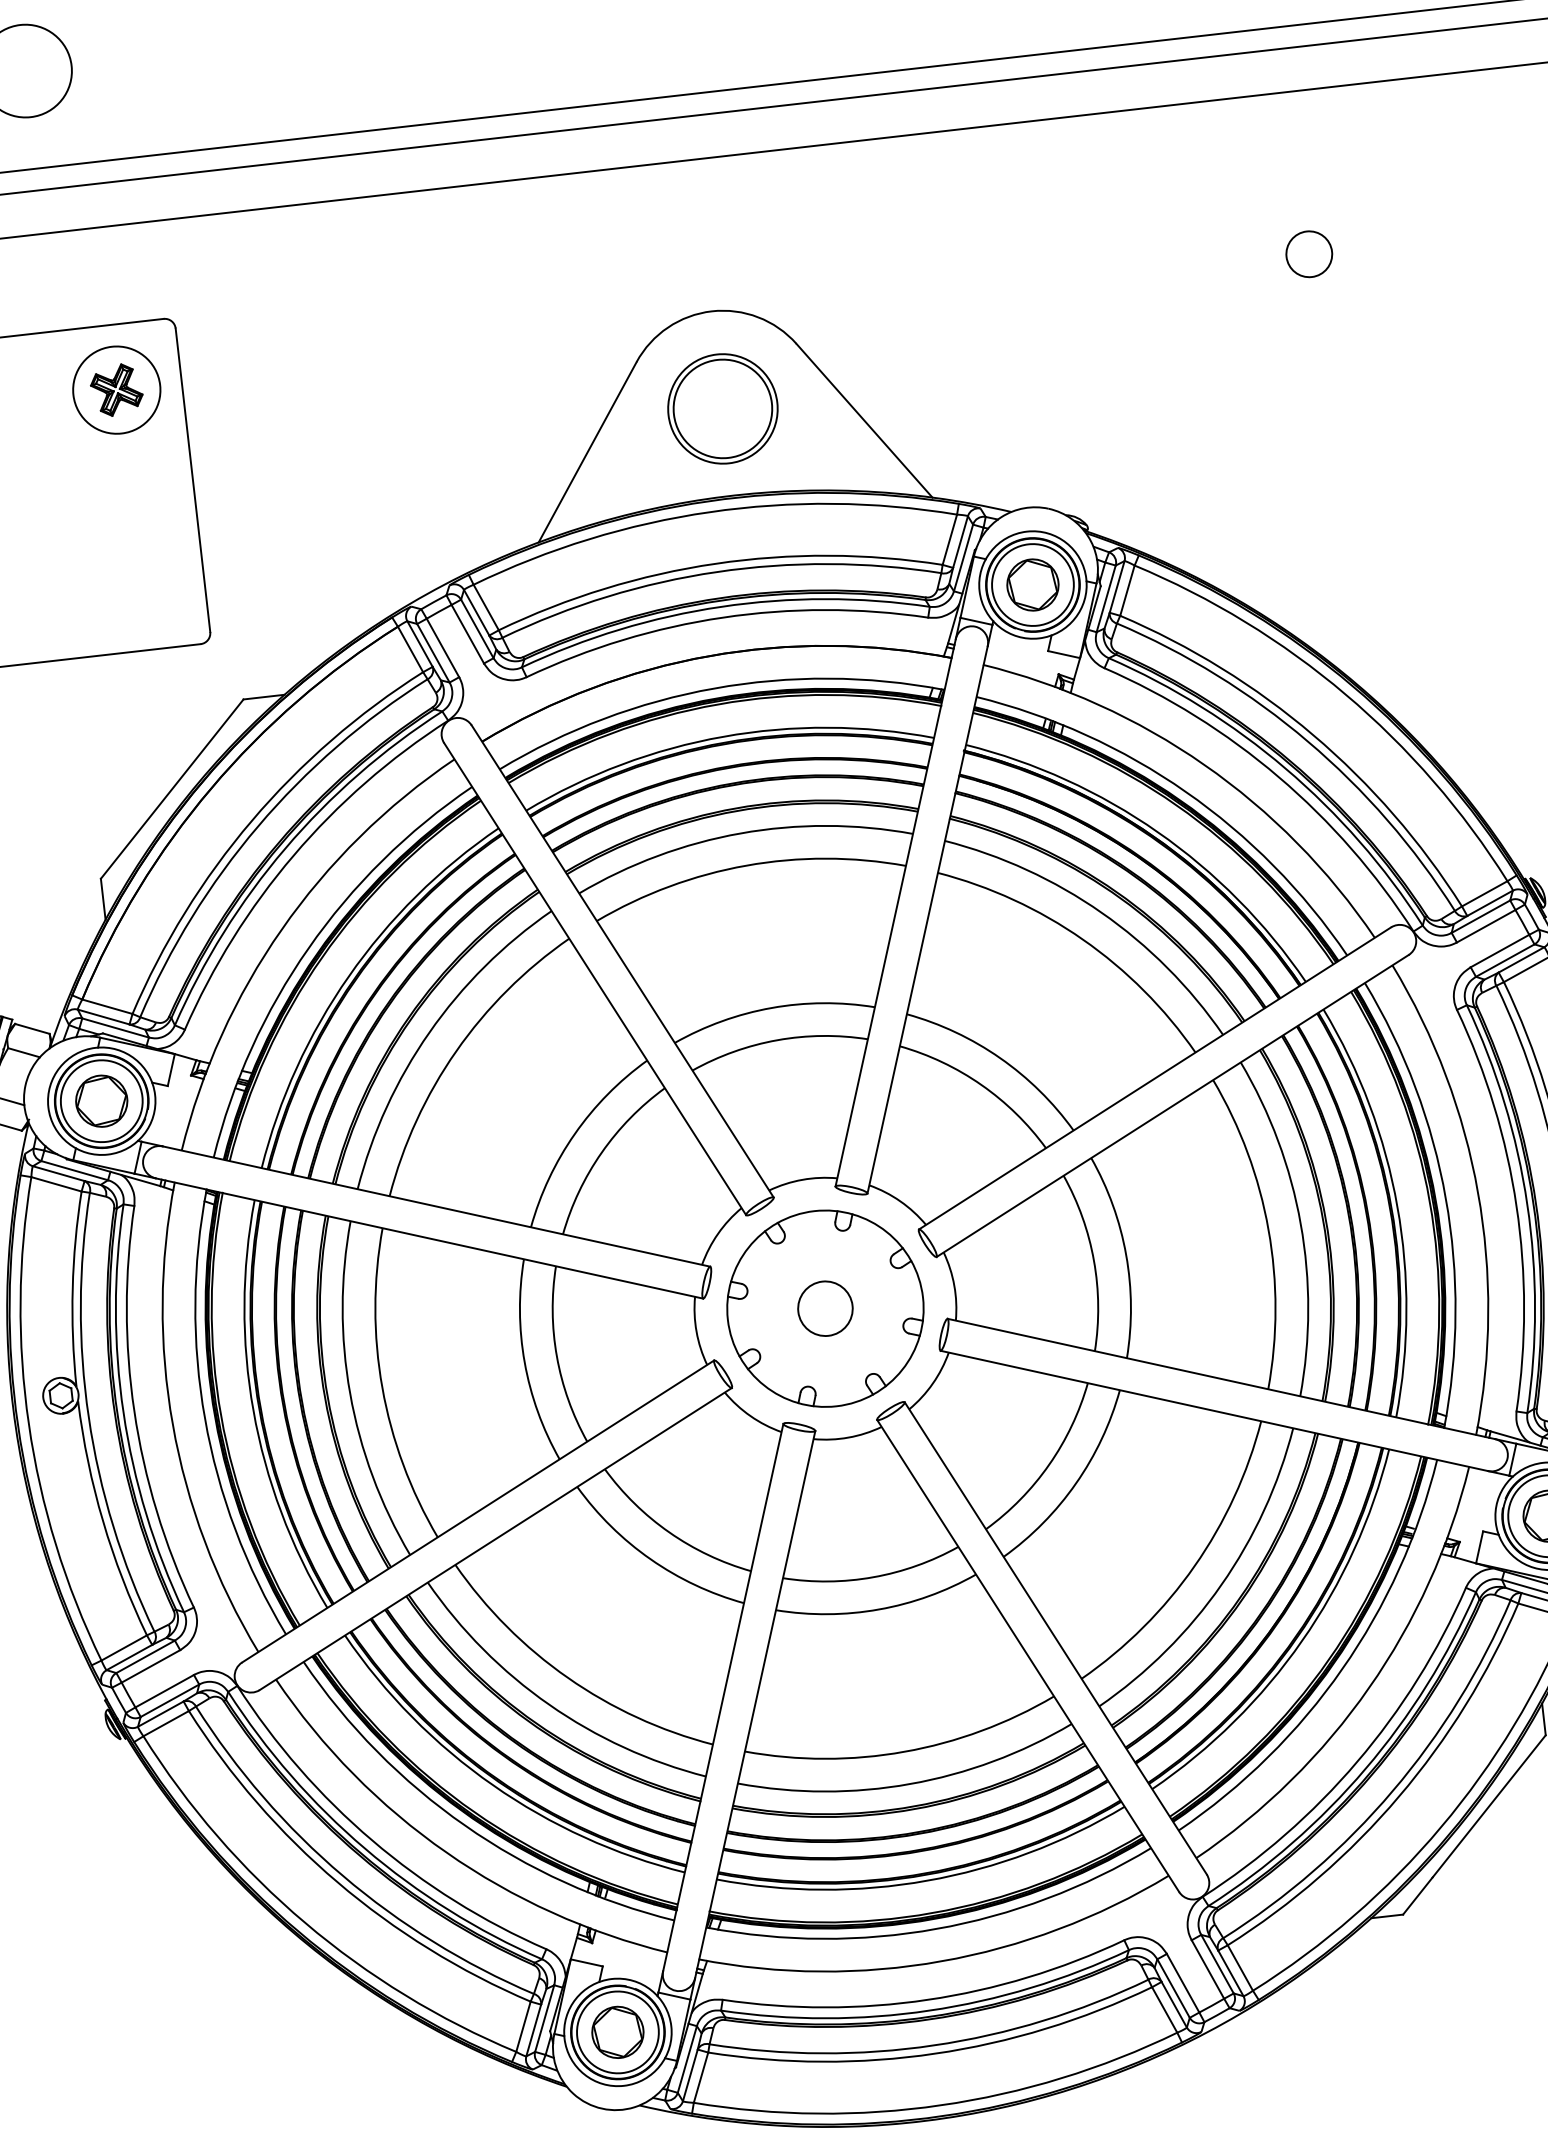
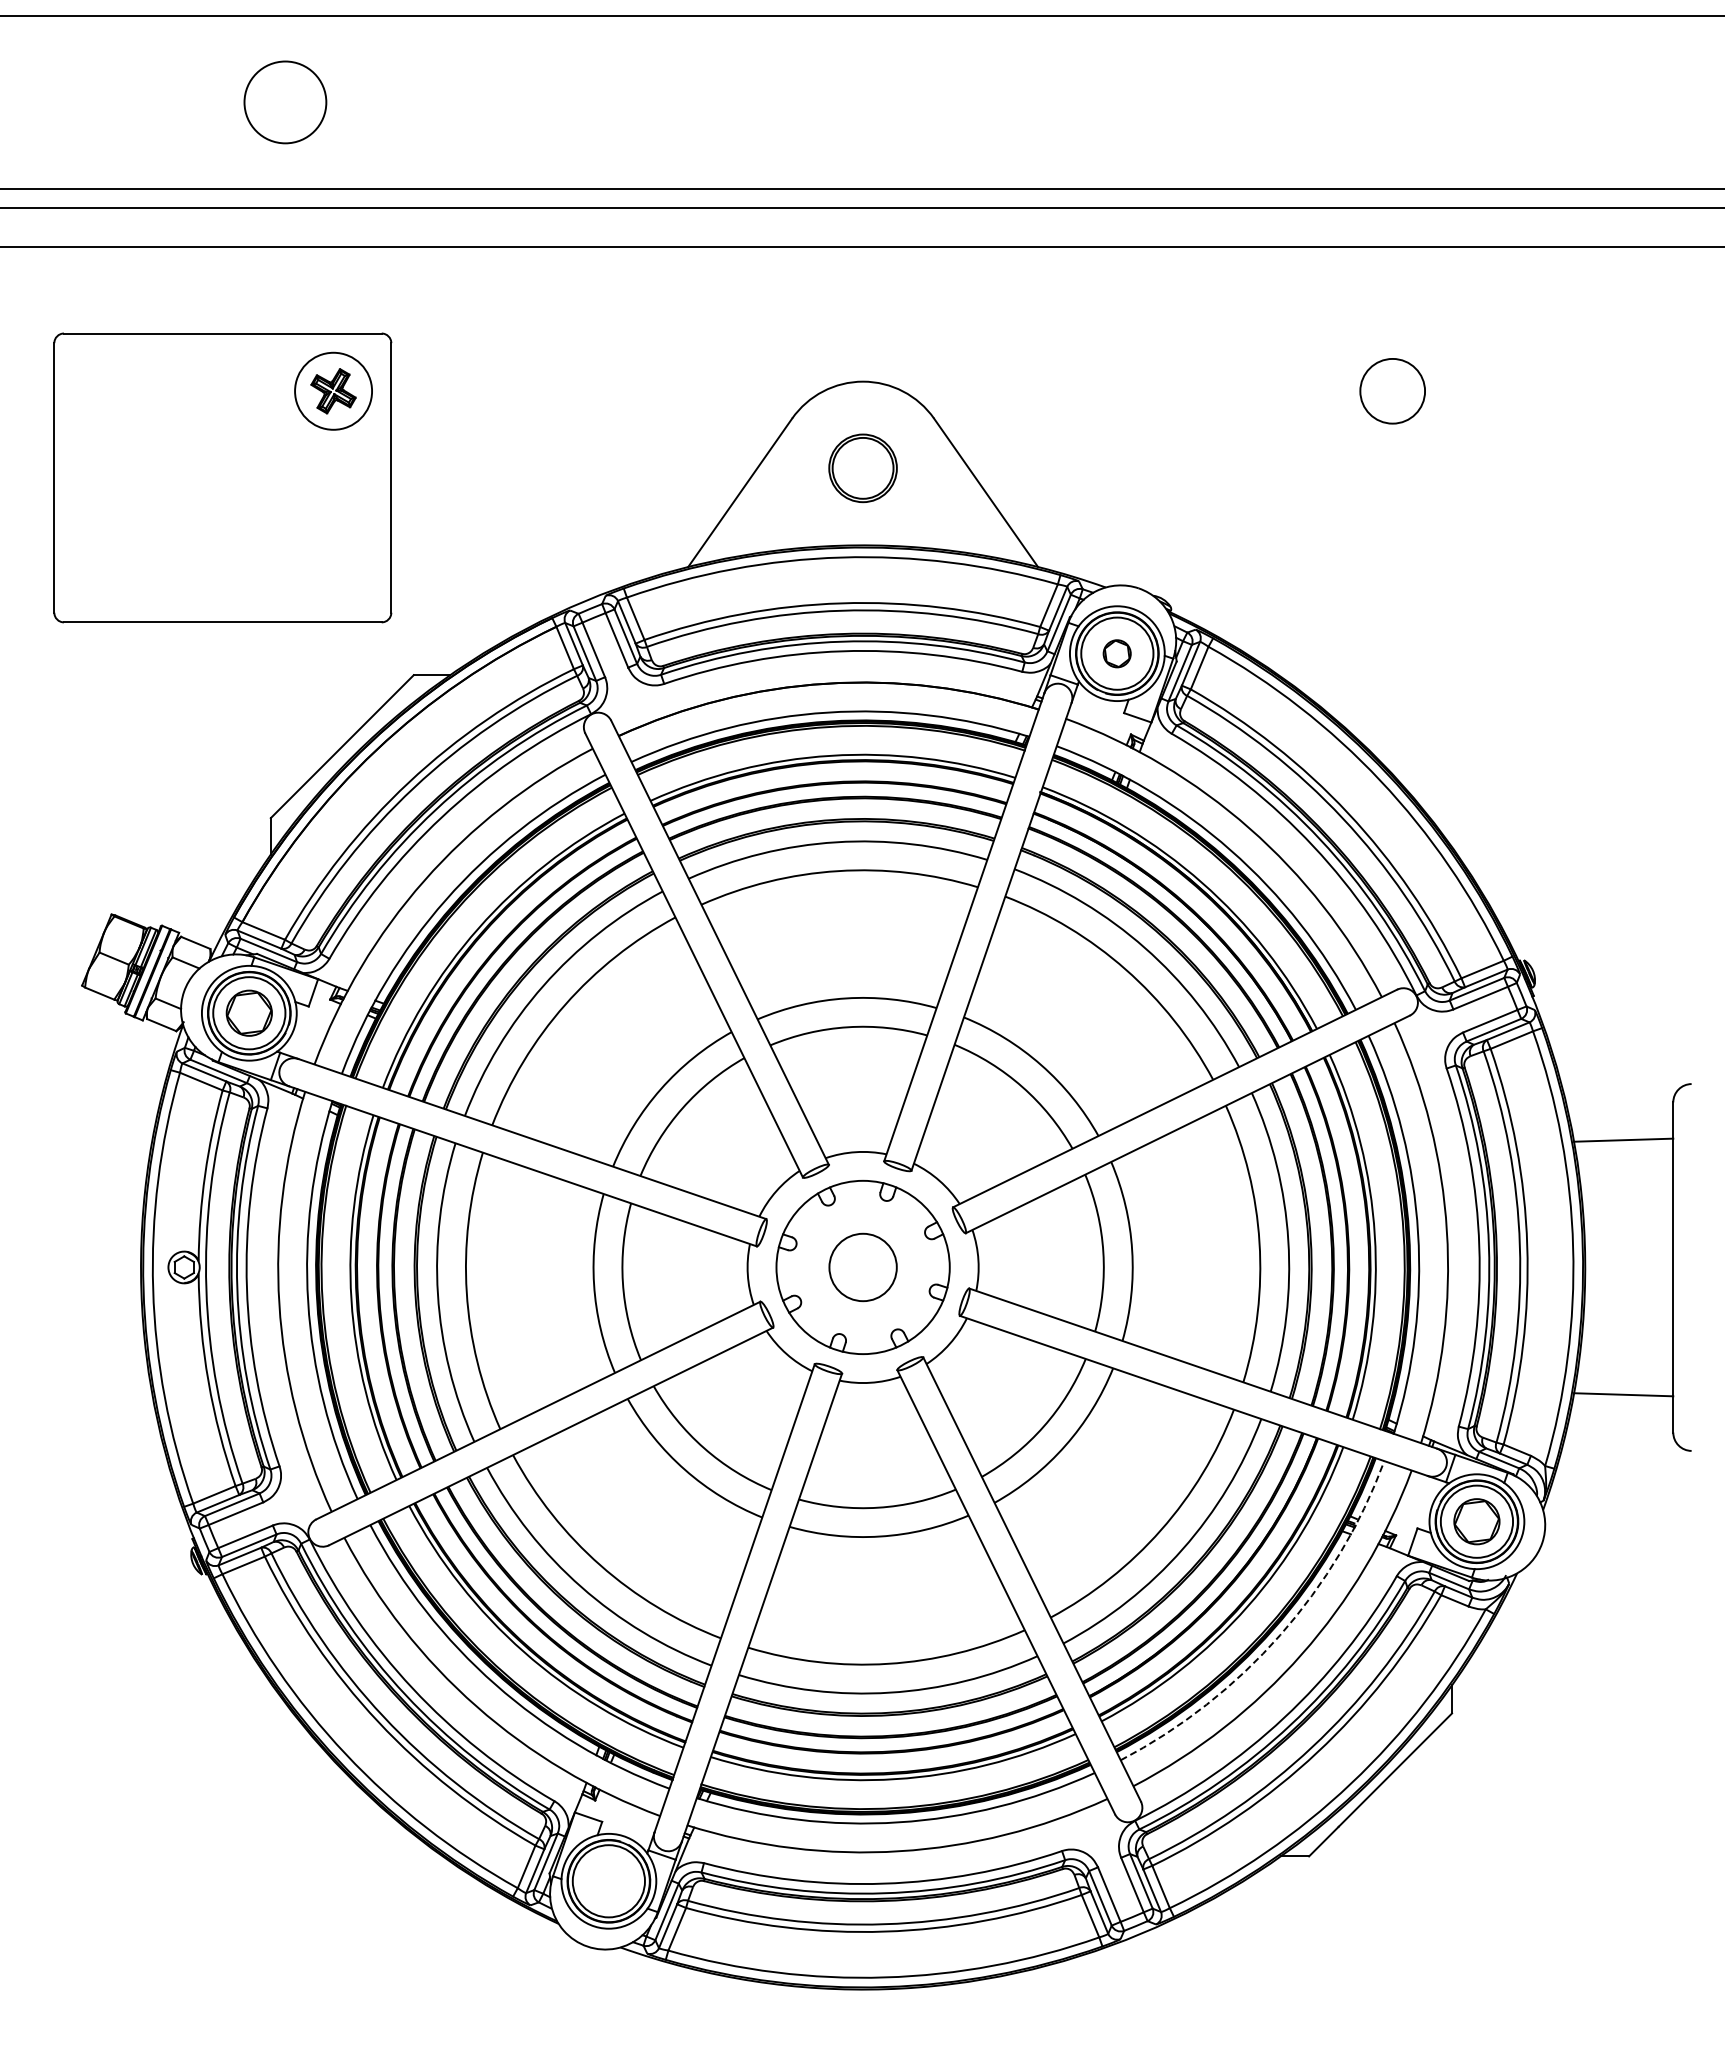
circle: (1309, 254) -> (1392, 391), size x1.6
part: (722, 409) -> (862, 468), size x0.7
part: (1031, 584) -> (1116, 653), size x0.6
circle: (825, 1308) -> (863, 1267), size x1.4
arc: (1342, 1669) -> (1280, 1635), solid -> dashed
part: (617, 2031) -> (608, 1880), removed

